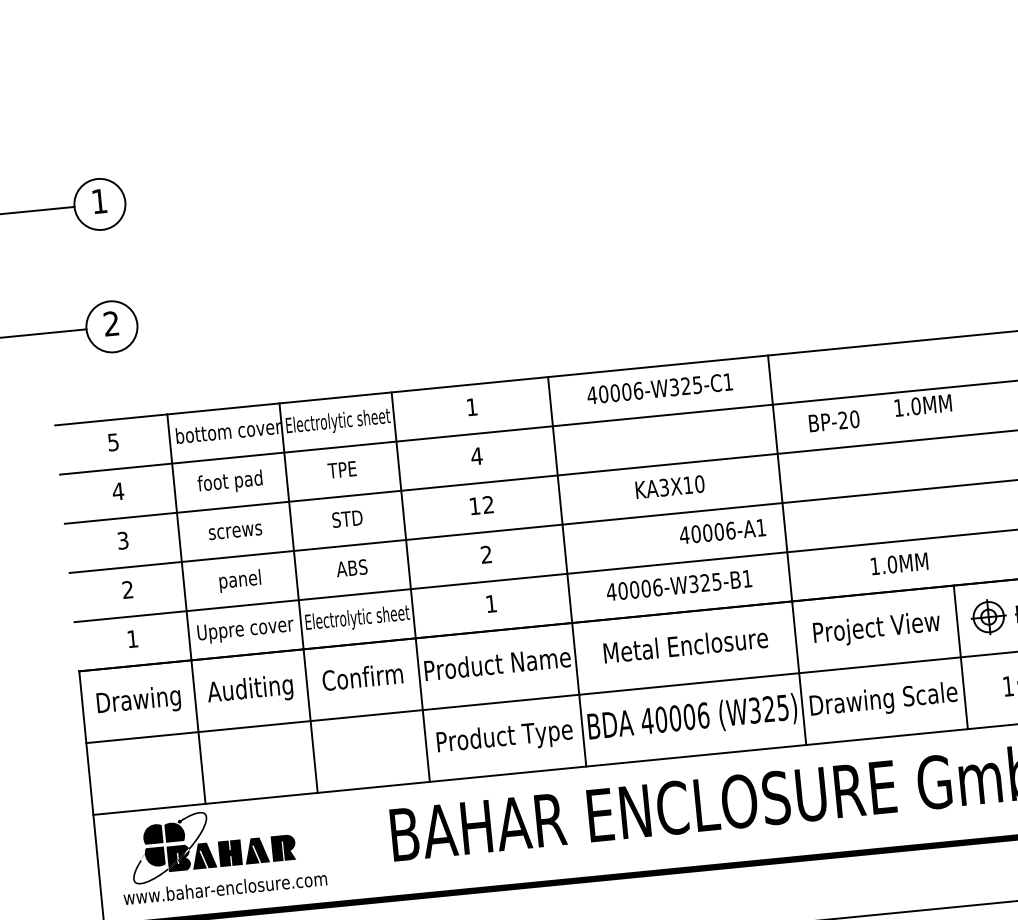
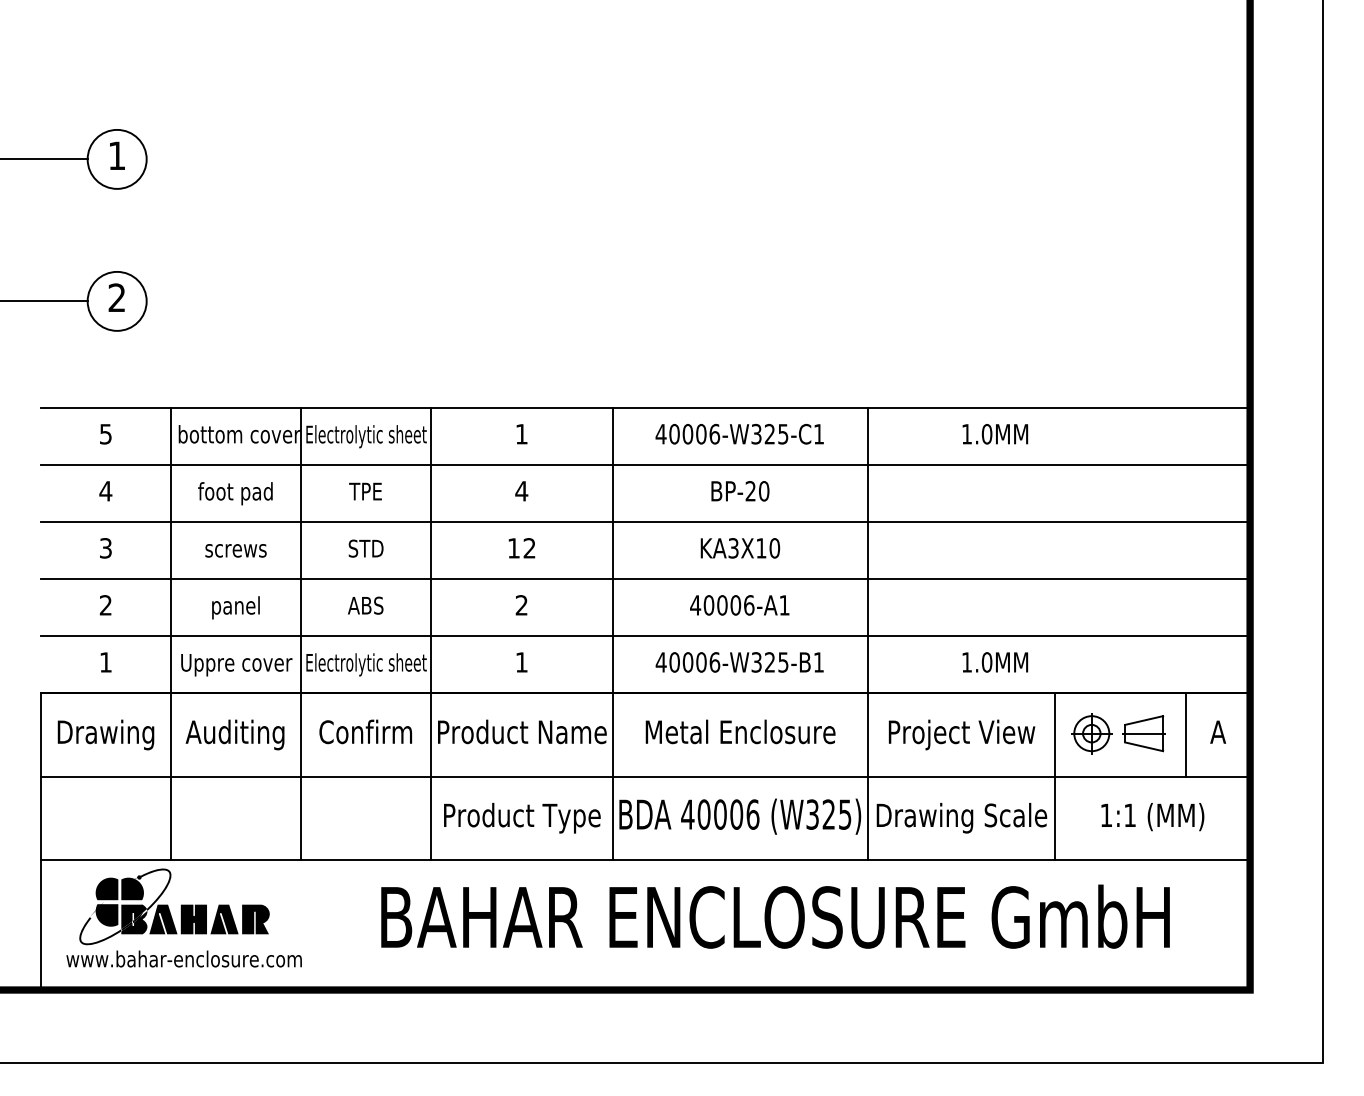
text: (923, 405) -> (995, 434), moved
text: (834, 421) -> (740, 491), moved
text: (722, 531) -> (739, 605), moved

